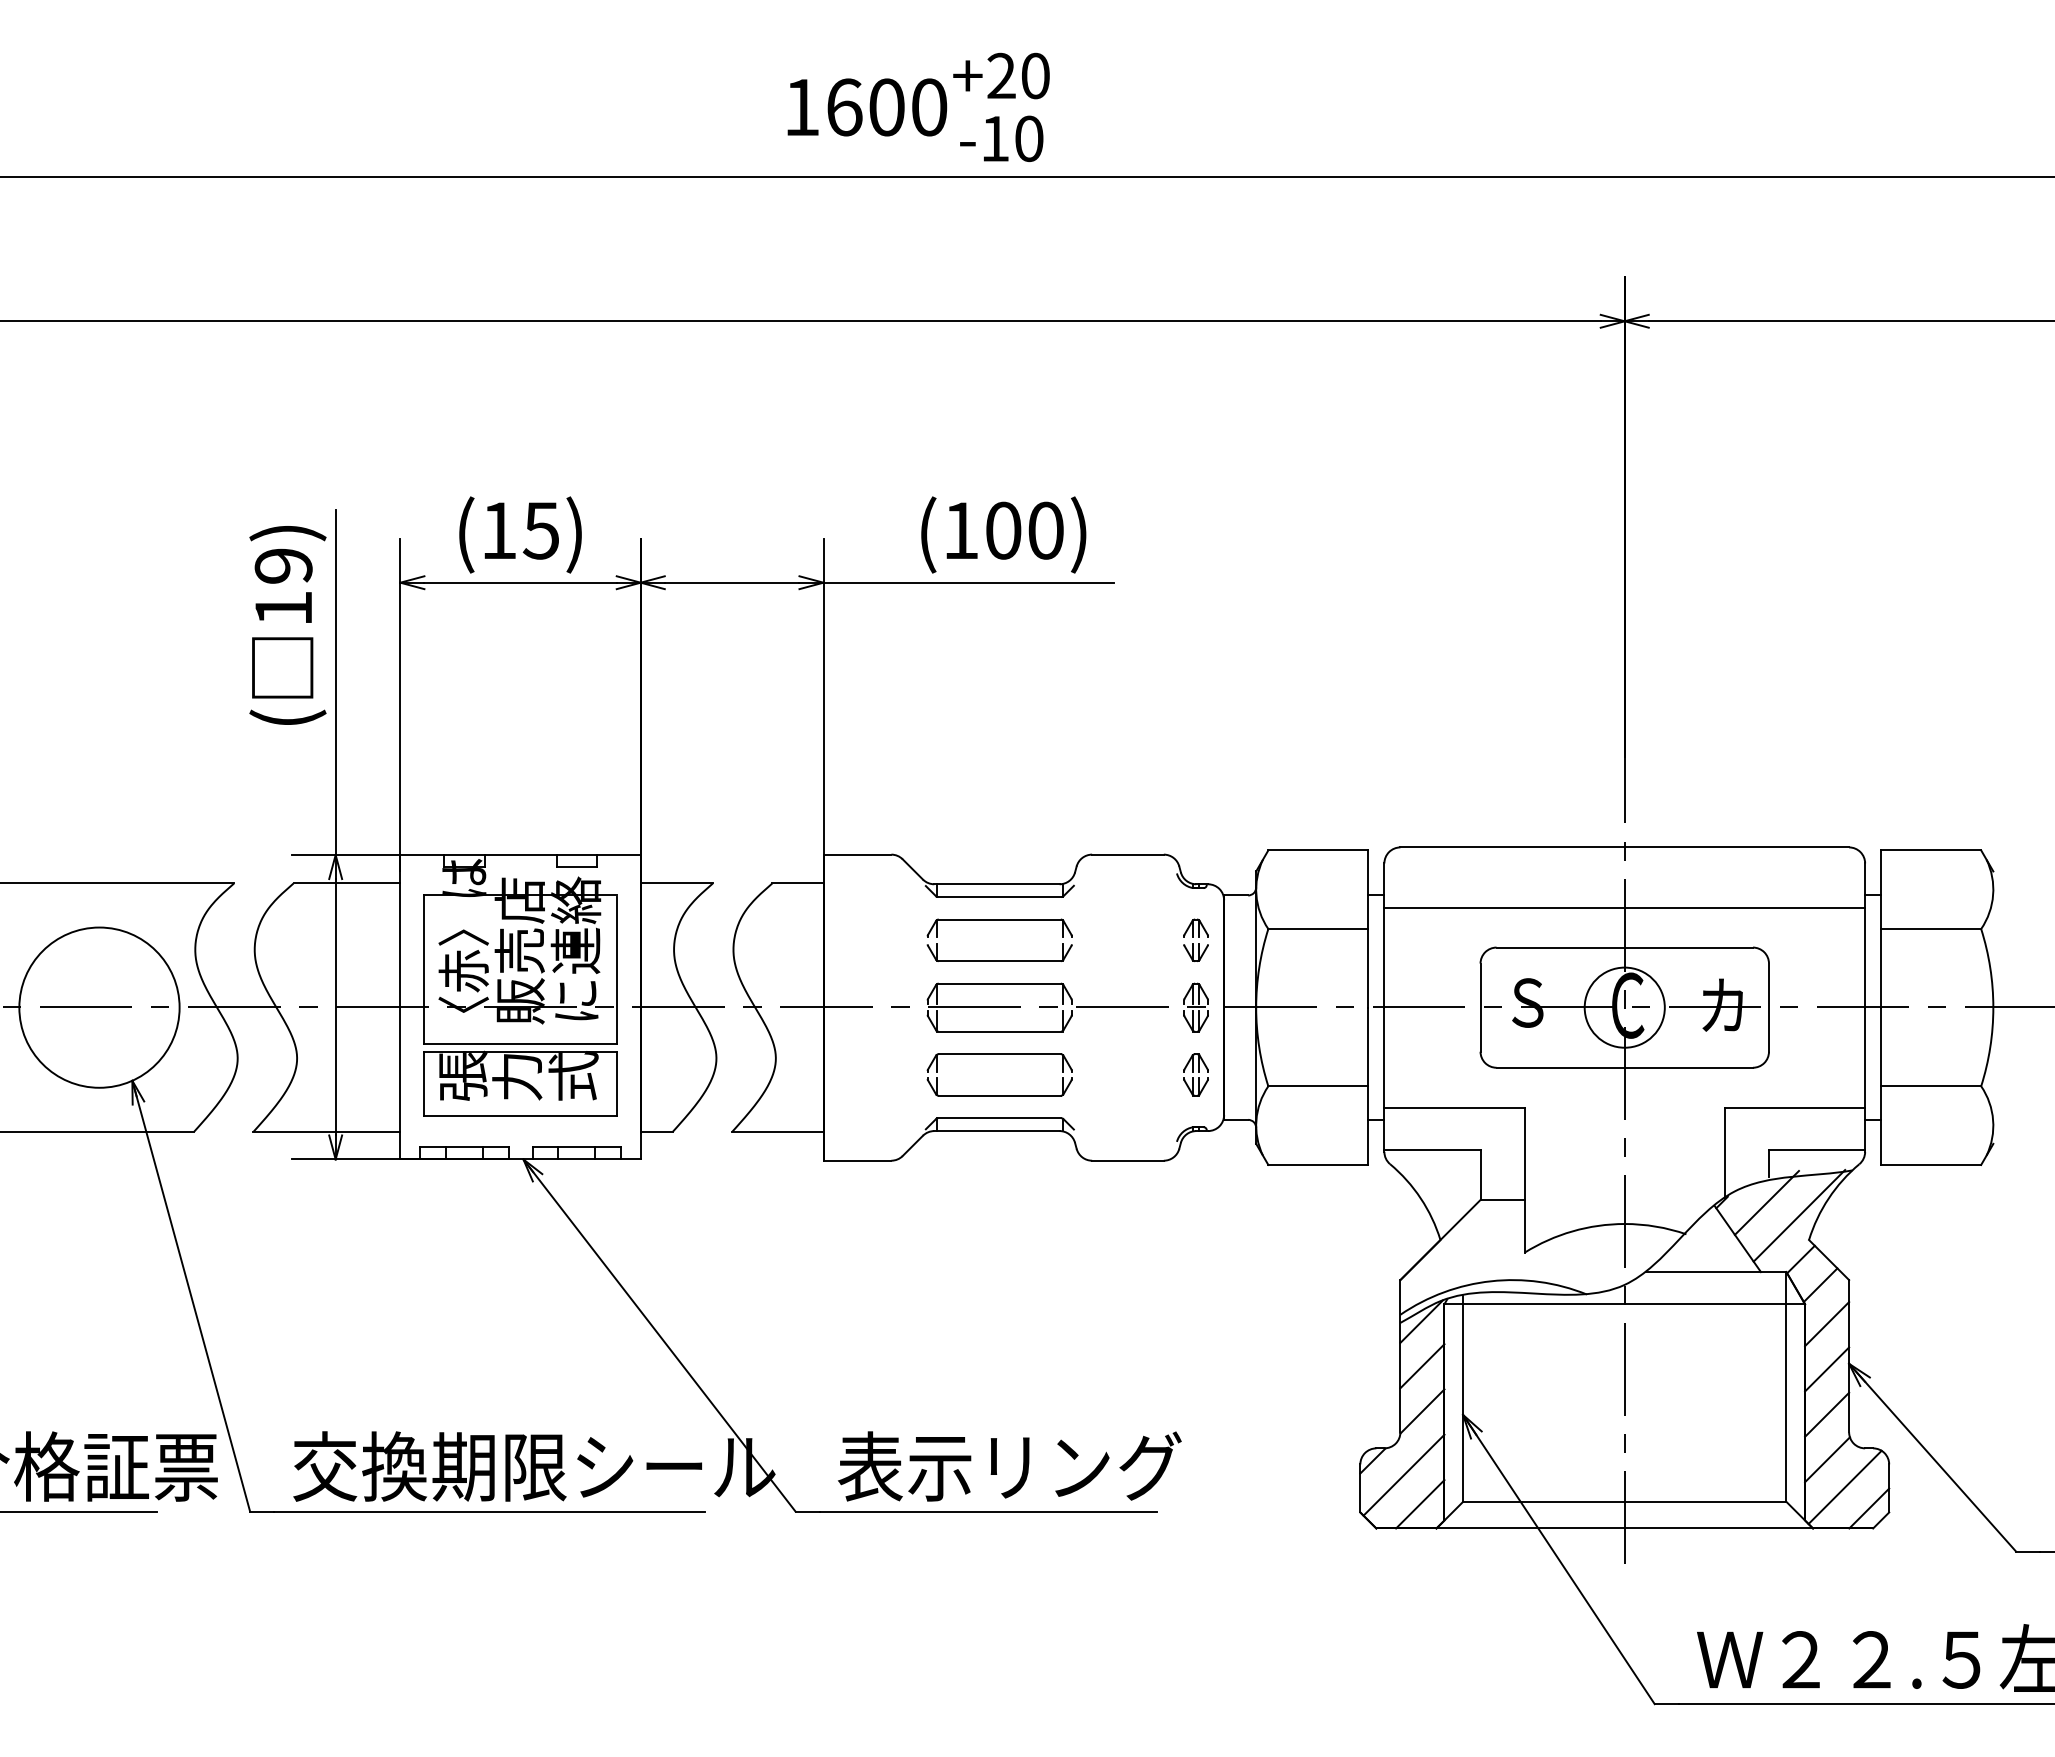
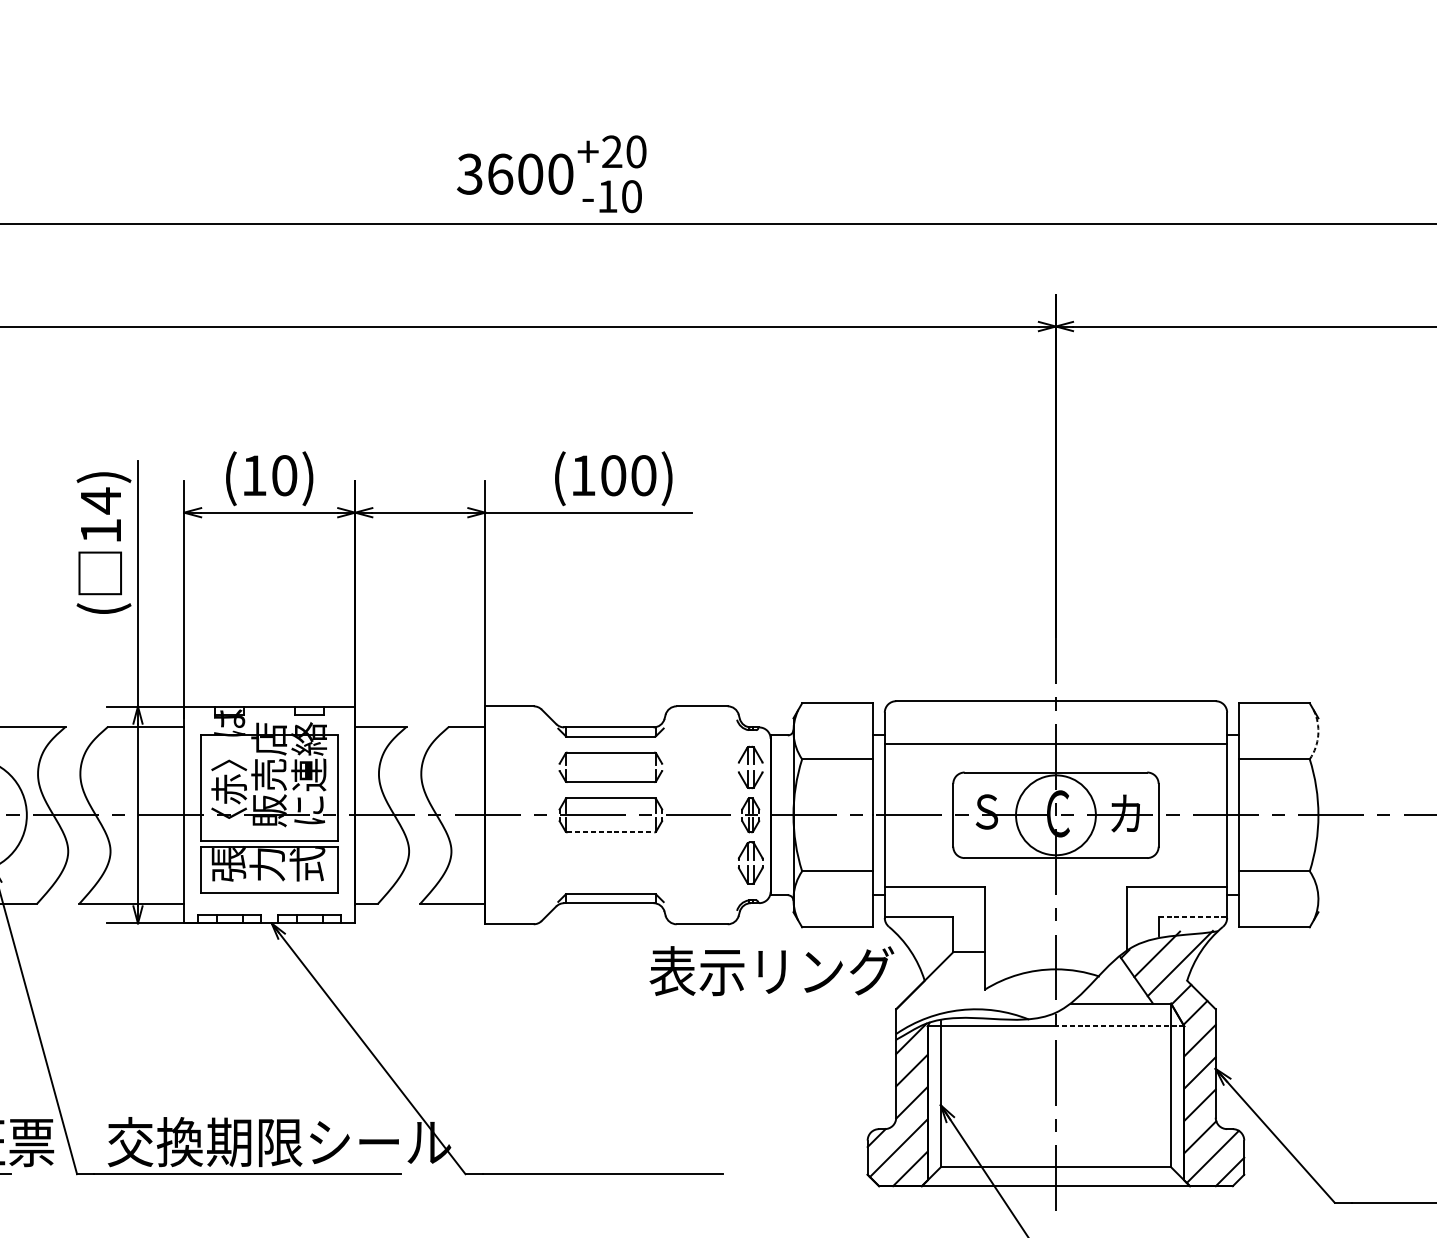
text: (801, 107) -> (469, 174), 1600 -> 3600
text: (540, 530) -> (283, 475), (15) -> (10)
text: (283, 566) -> (100, 501), 19) -> 14)
arc: (1993, 895) -> (1318, 735), solid -> dashed
part: (1195, 939) -> (750, 766), size x1.4
circle: (1624, 1007) -> (1055, 815), size x1.4
line: (1000, 1031) -> (611, 832), solid -> dashed
part: (999, 1054) -> (610, 848), removed
part: (1195, 1074) -> (750, 862), size x1.4
line: (1817, 1149) -> (1193, 916), solid -> dashed
line: (1714, 1304) -> (1119, 1026), solid -> dashed
text: (1009, 1466) -> (771, 971), moved

